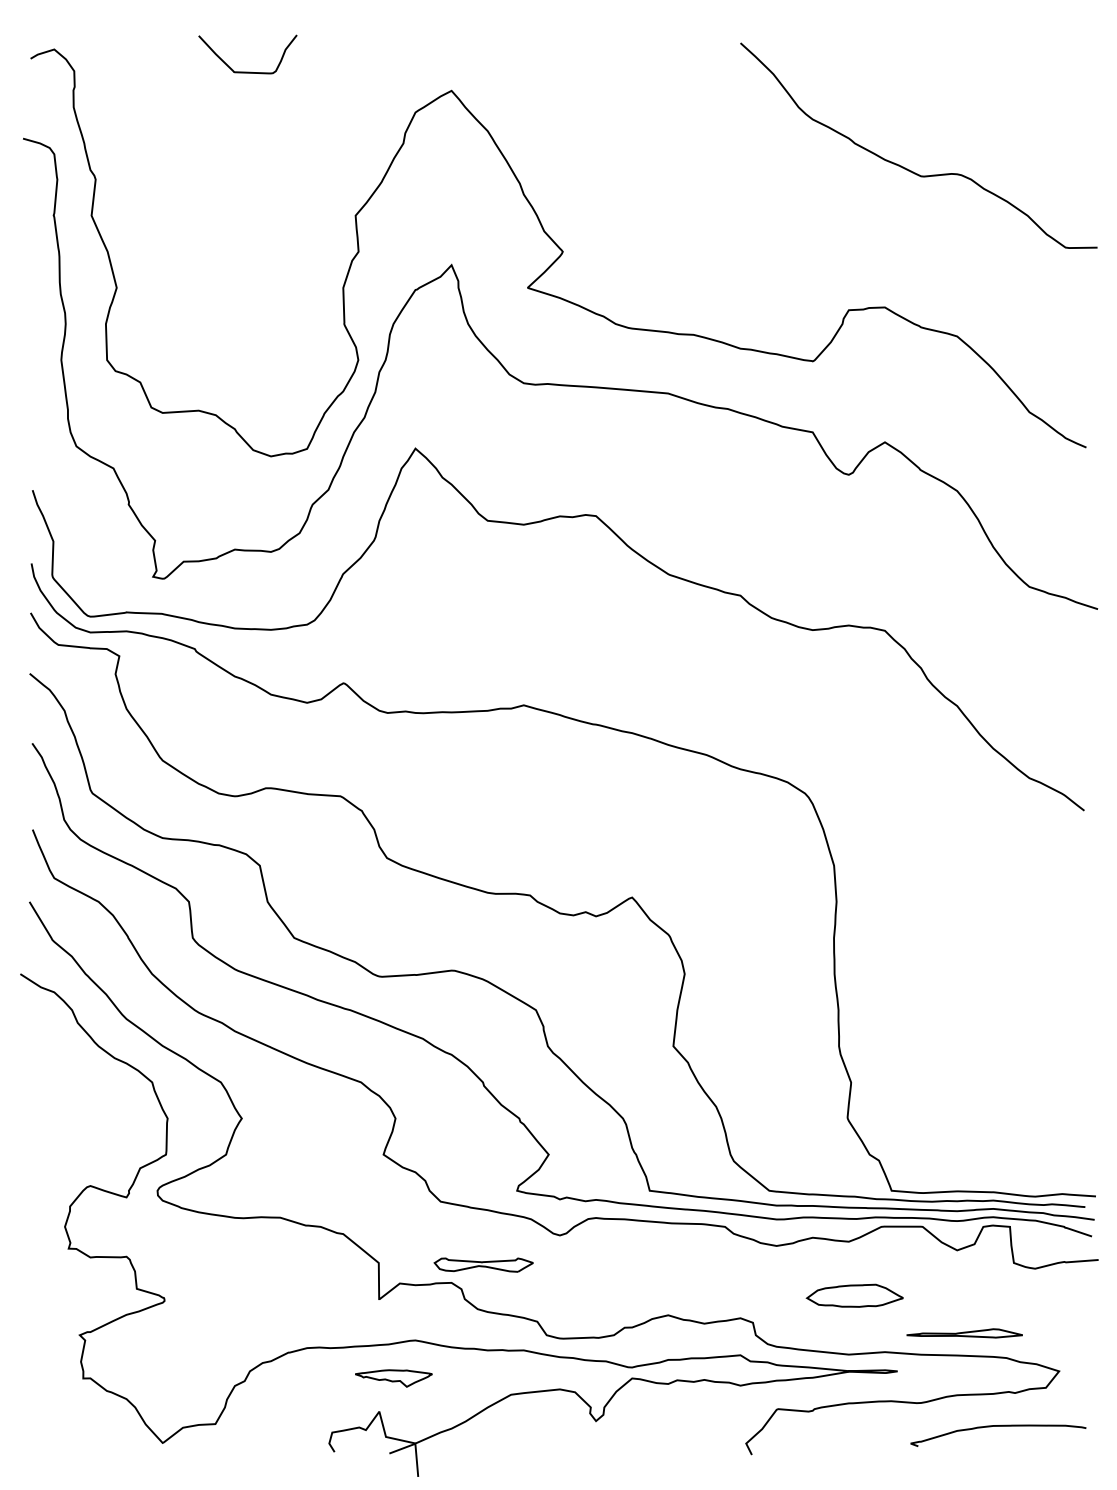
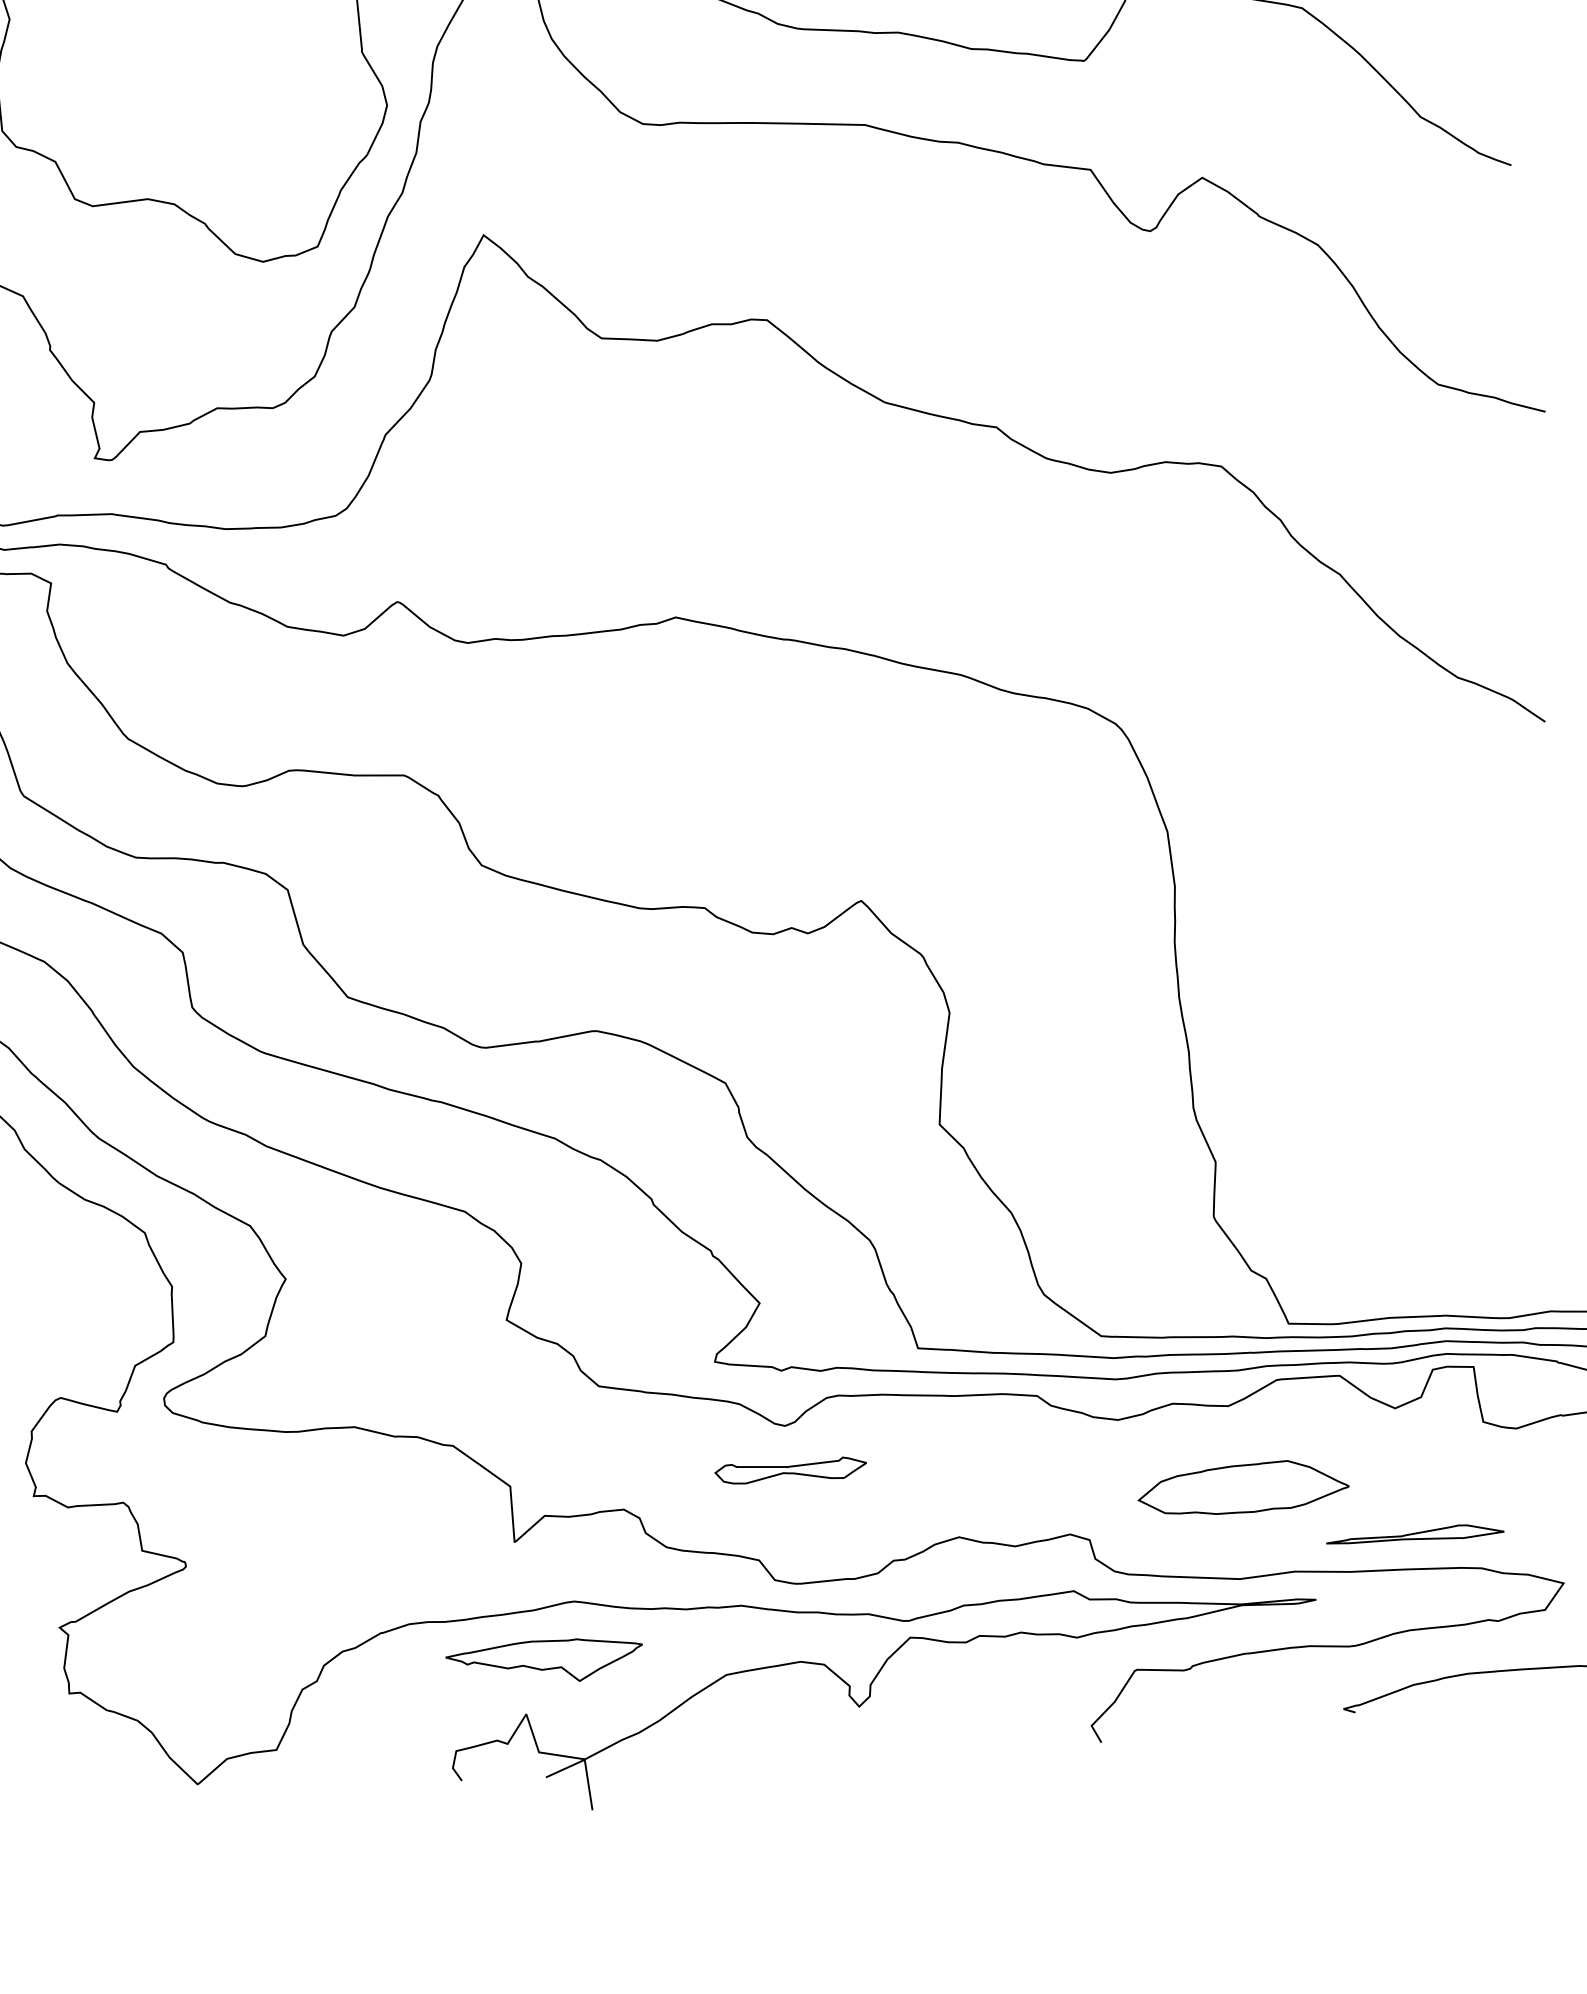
part: (483, 1264) -> (790, 1470), moved
part: (854, 1295) -> (1242, 1487), size x1.43
part: (393, 1378) -> (544, 1662), size x1.67

